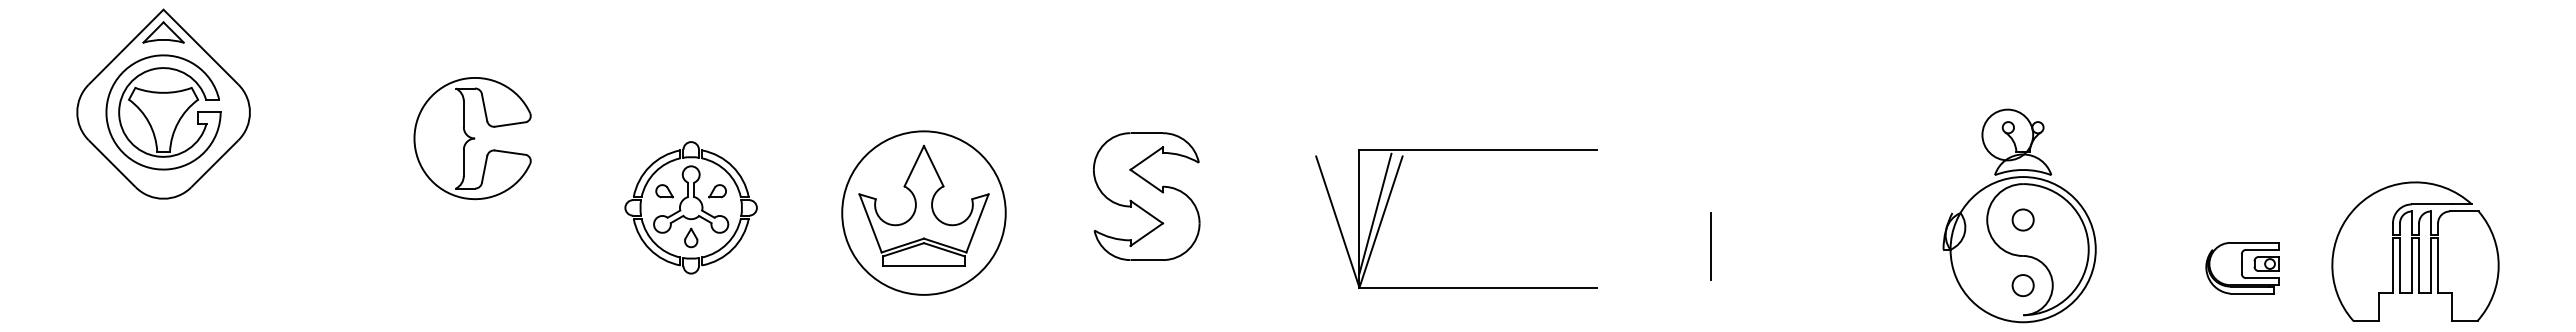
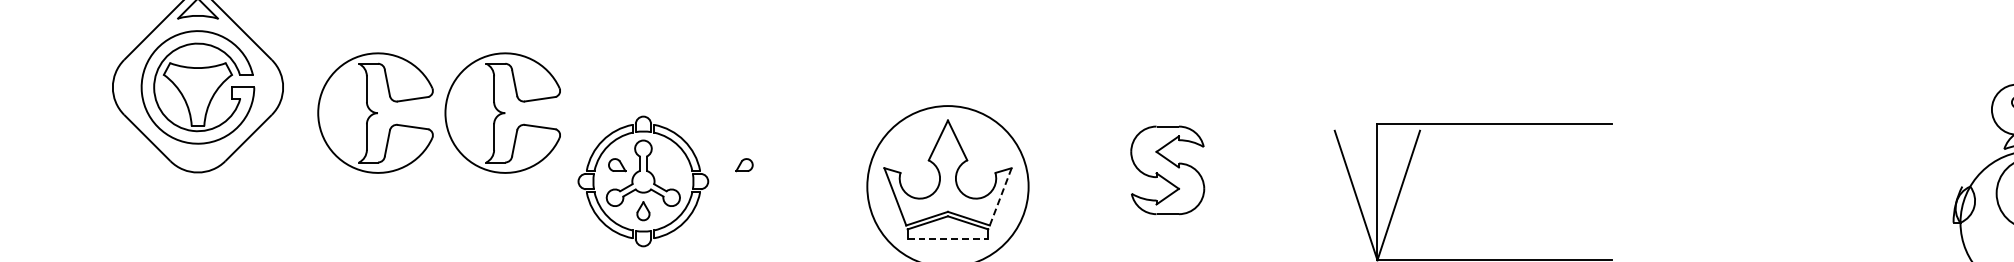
part: (343, 138) -> (375, 113), added
part: (1146, 196) -> (1167, 170), size x0.7
part: (690, 207) -> (642, 181), moved
line: (1375, 213) -> (1393, 187), removed
line: (977, 223) -> (1000, 196), solid -> dashed
line: (1710, 246) -> (1723, 219), removed
line: (923, 266) -> (947, 239), solid -> dashed

